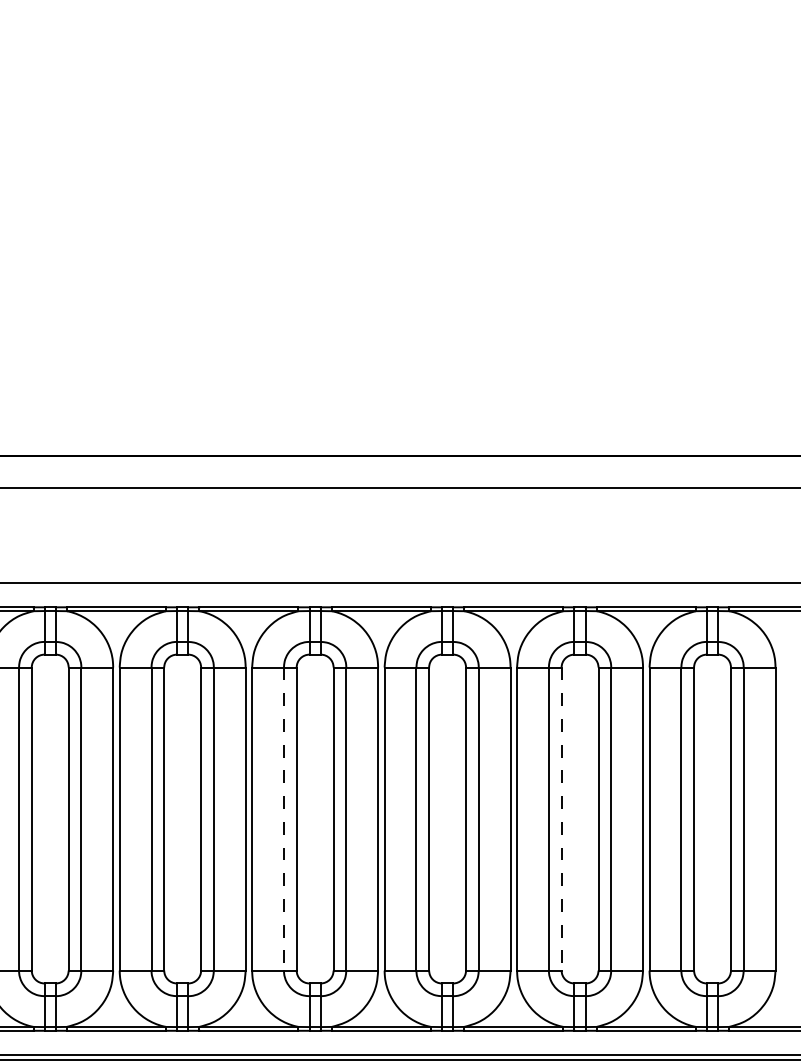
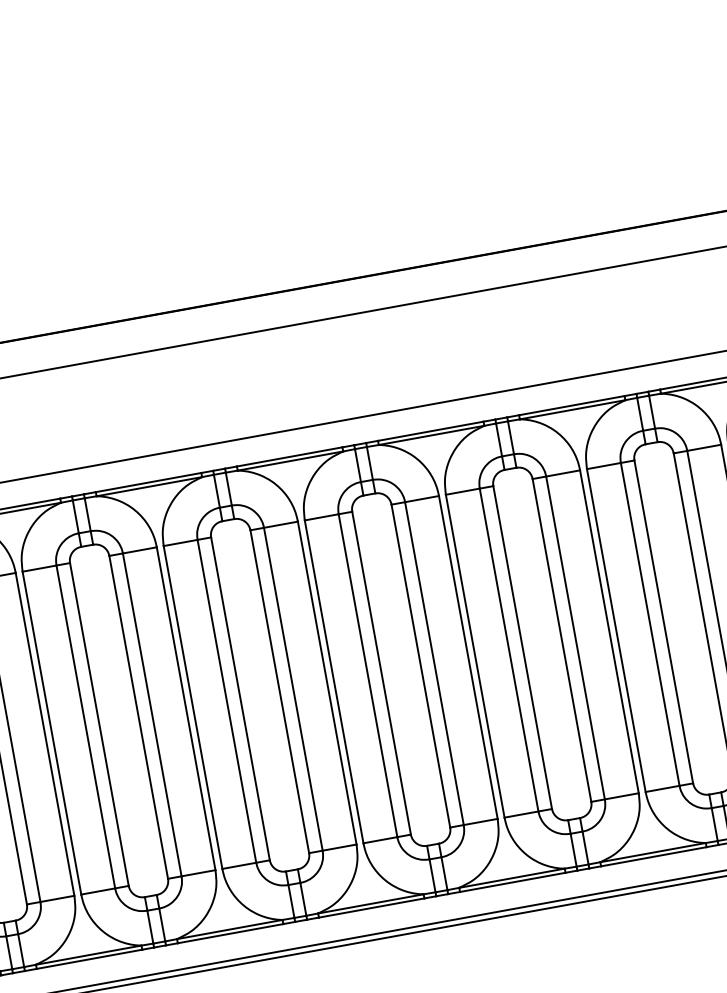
line: (283, 819) -> (367, 676), dashed -> solid
line: (561, 819) -> (663, 622), dashed -> solid

